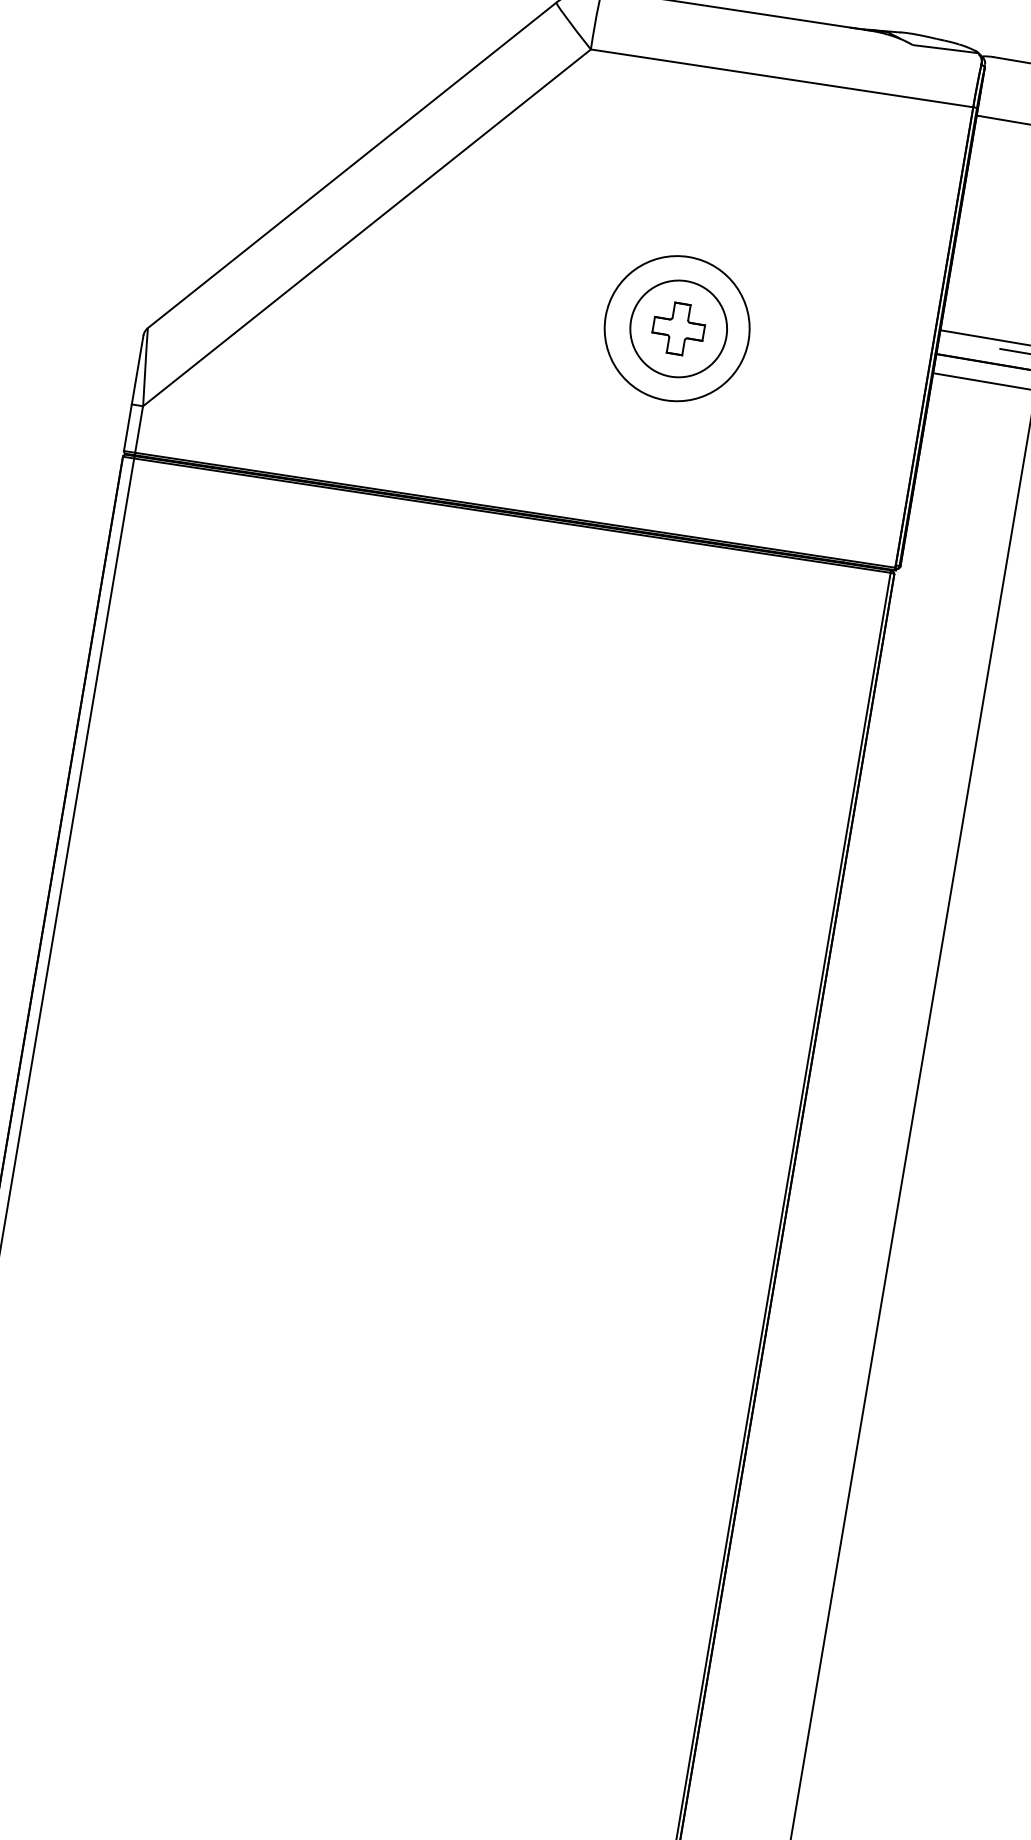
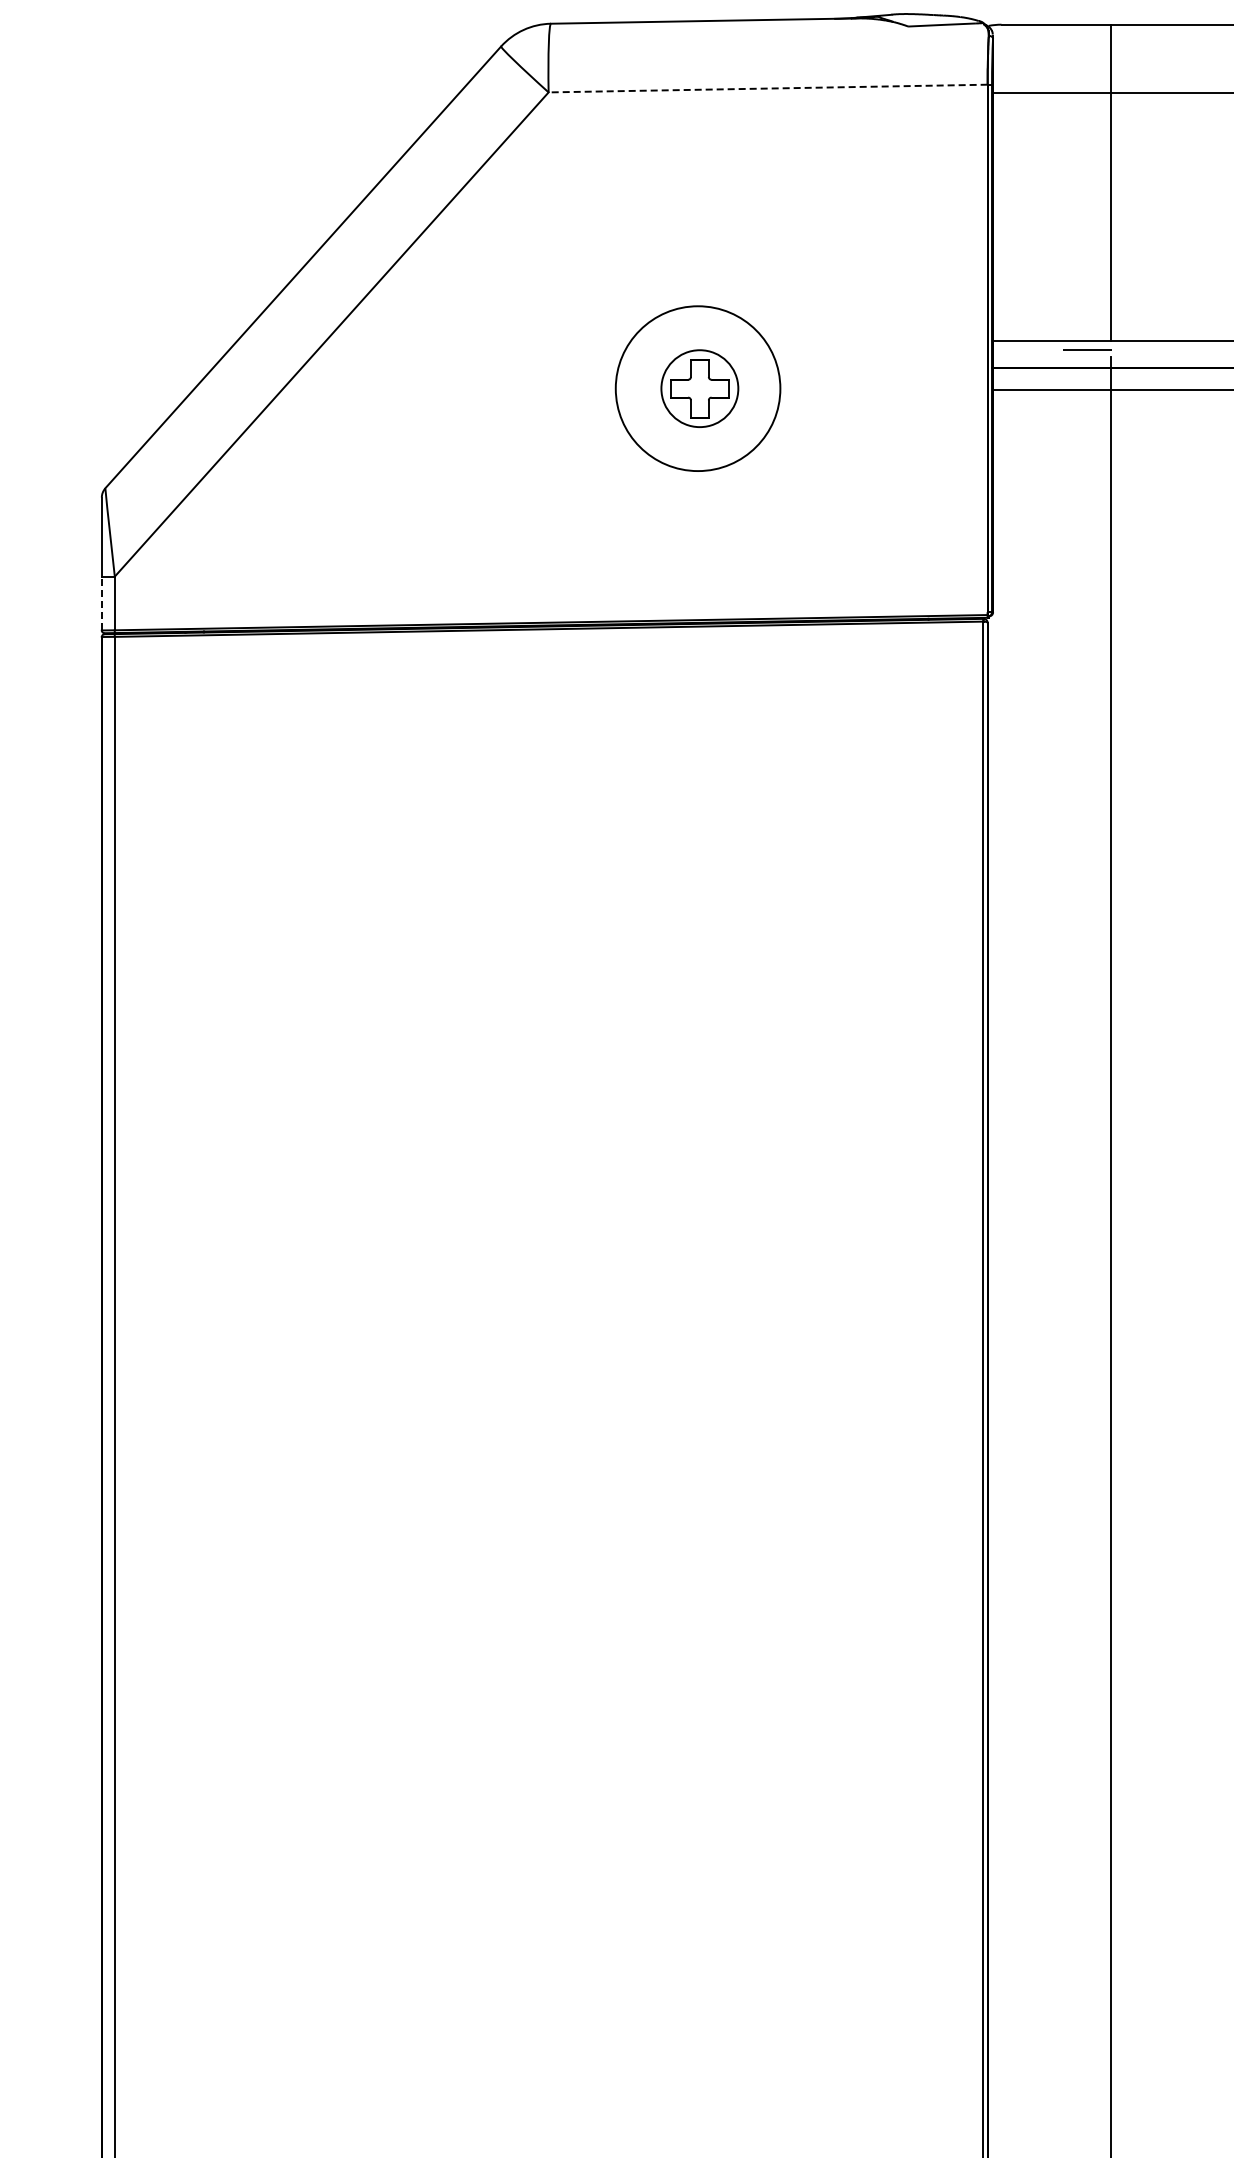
line: (782, 78) -> (768, 88), solid -> dashed
circle: (678, 328) -> (699, 388), size x0.7
line: (127, 427) -> (101, 603), solid -> dashed

